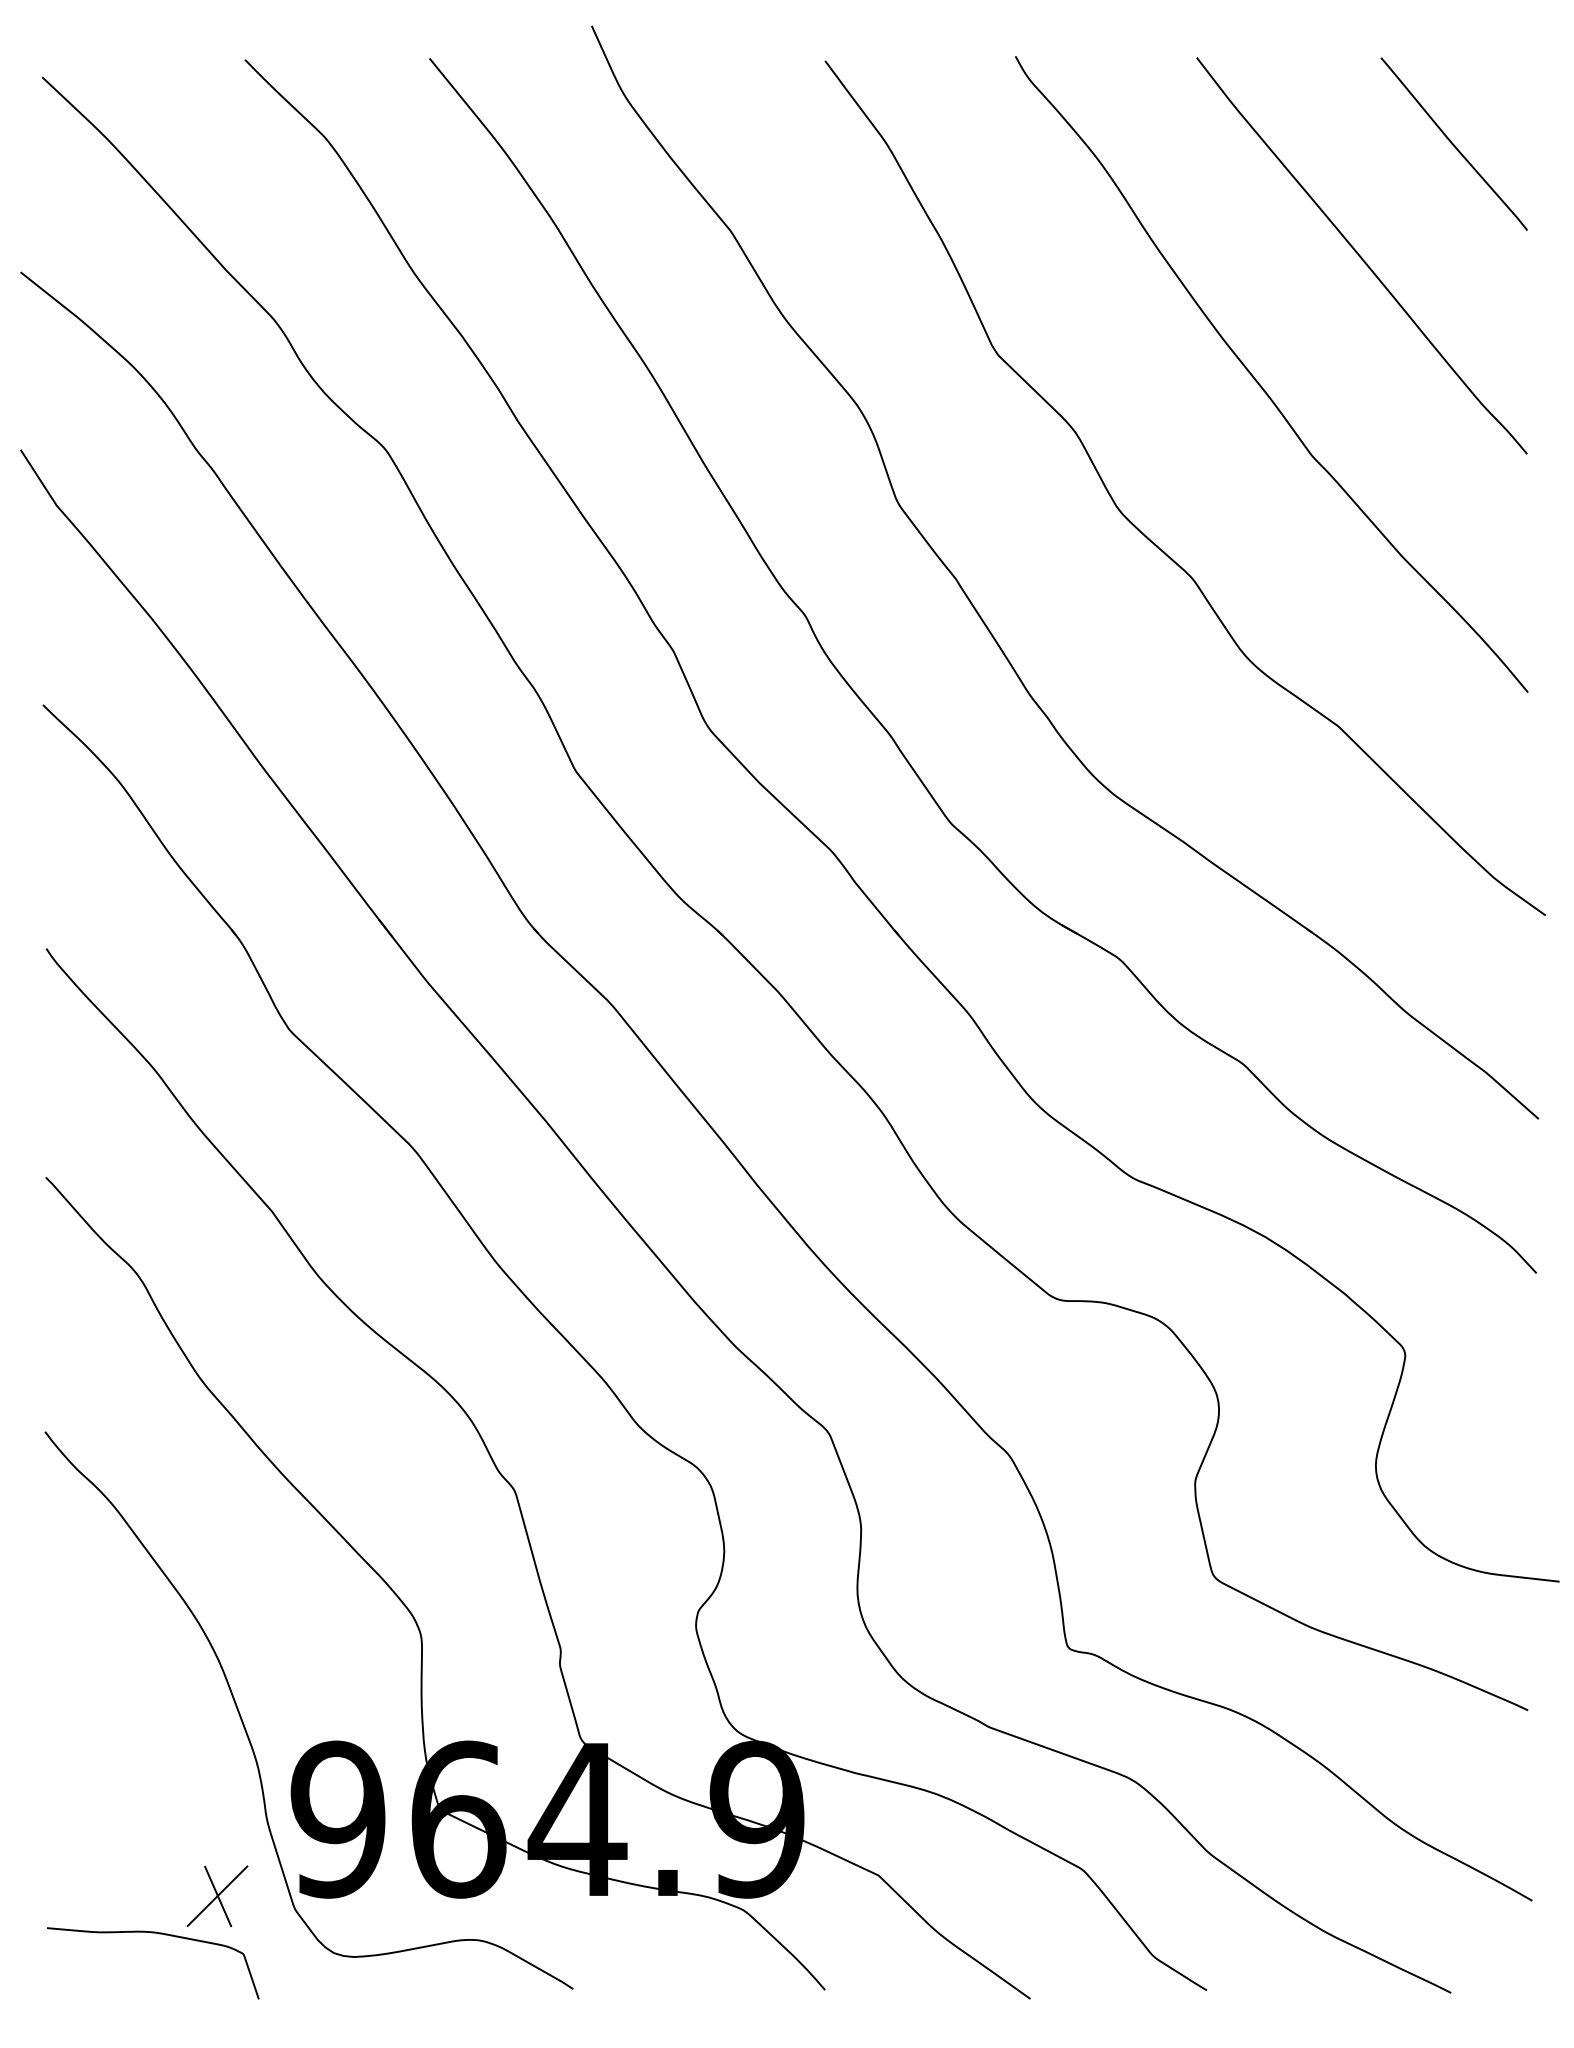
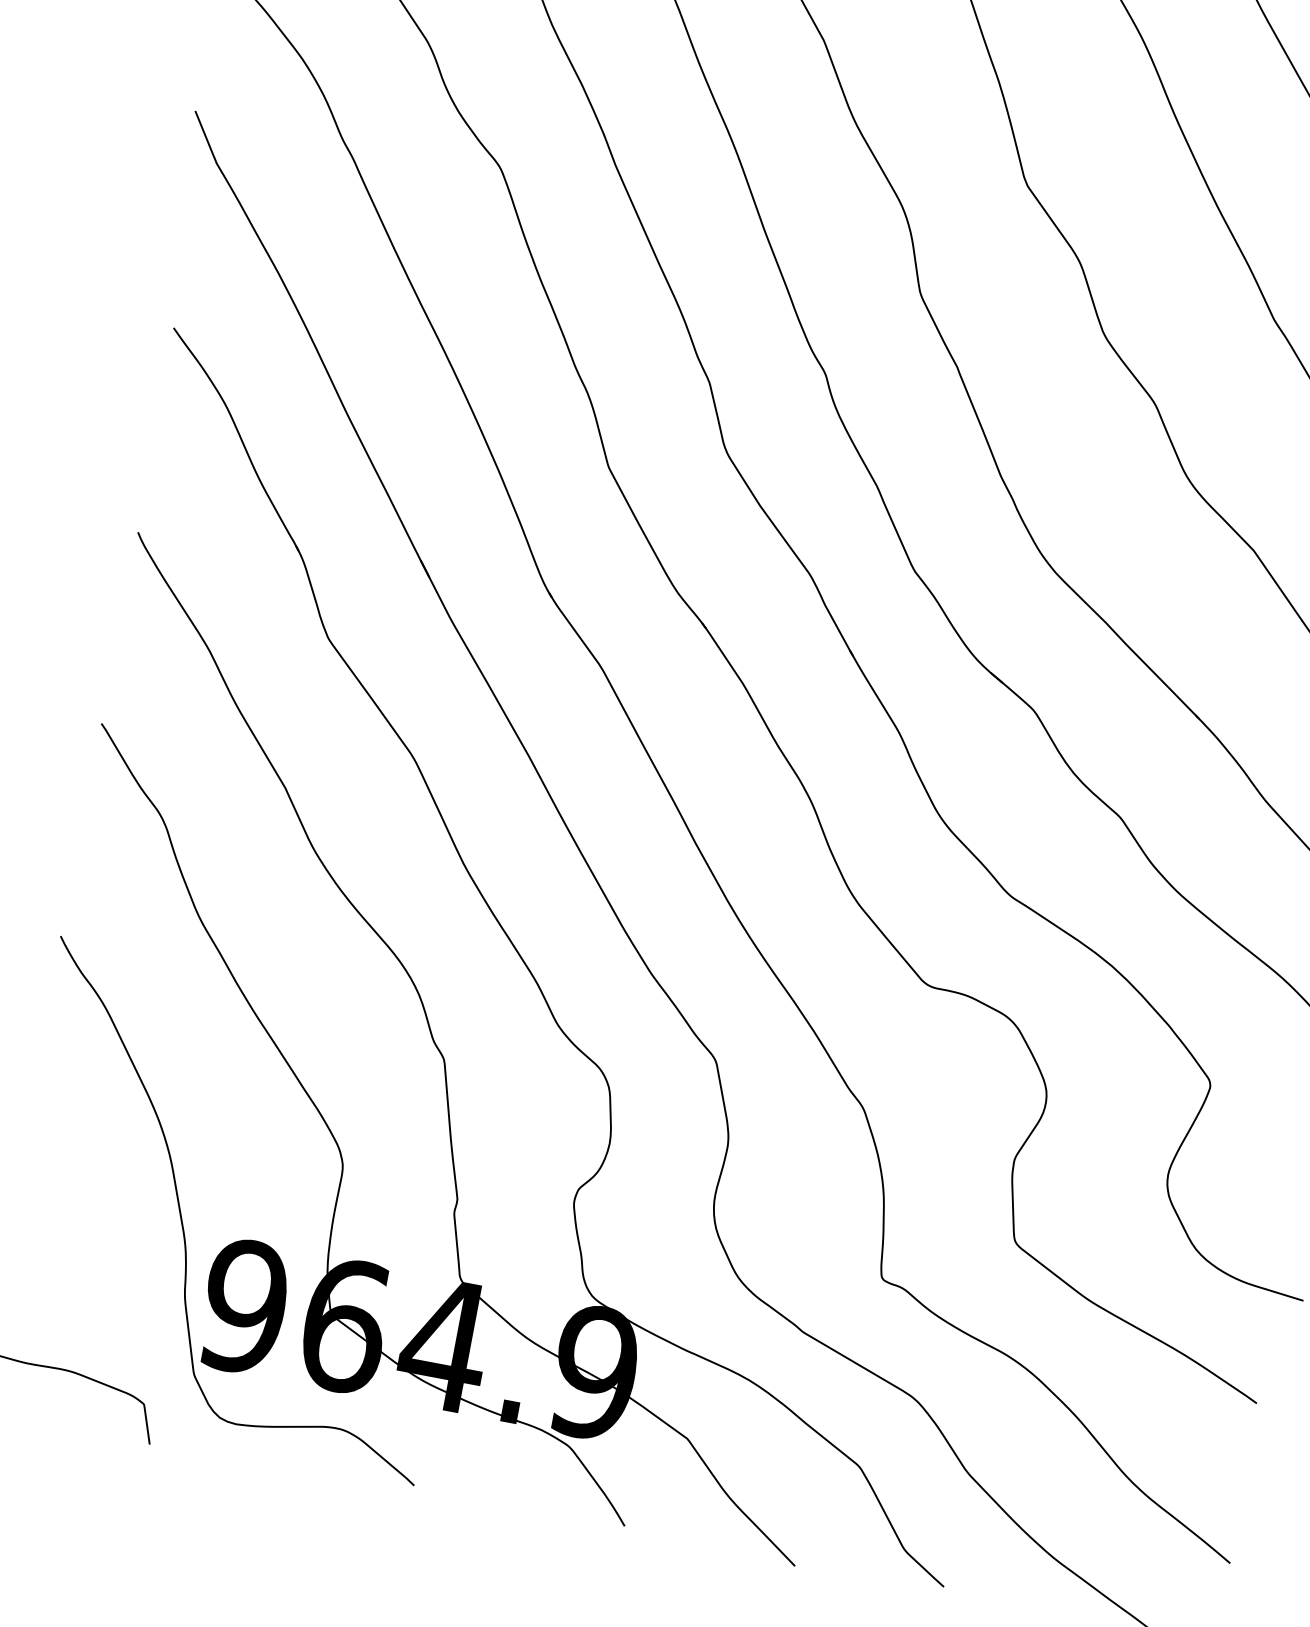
part: (217, 1896) -> (131, 1352), removed

